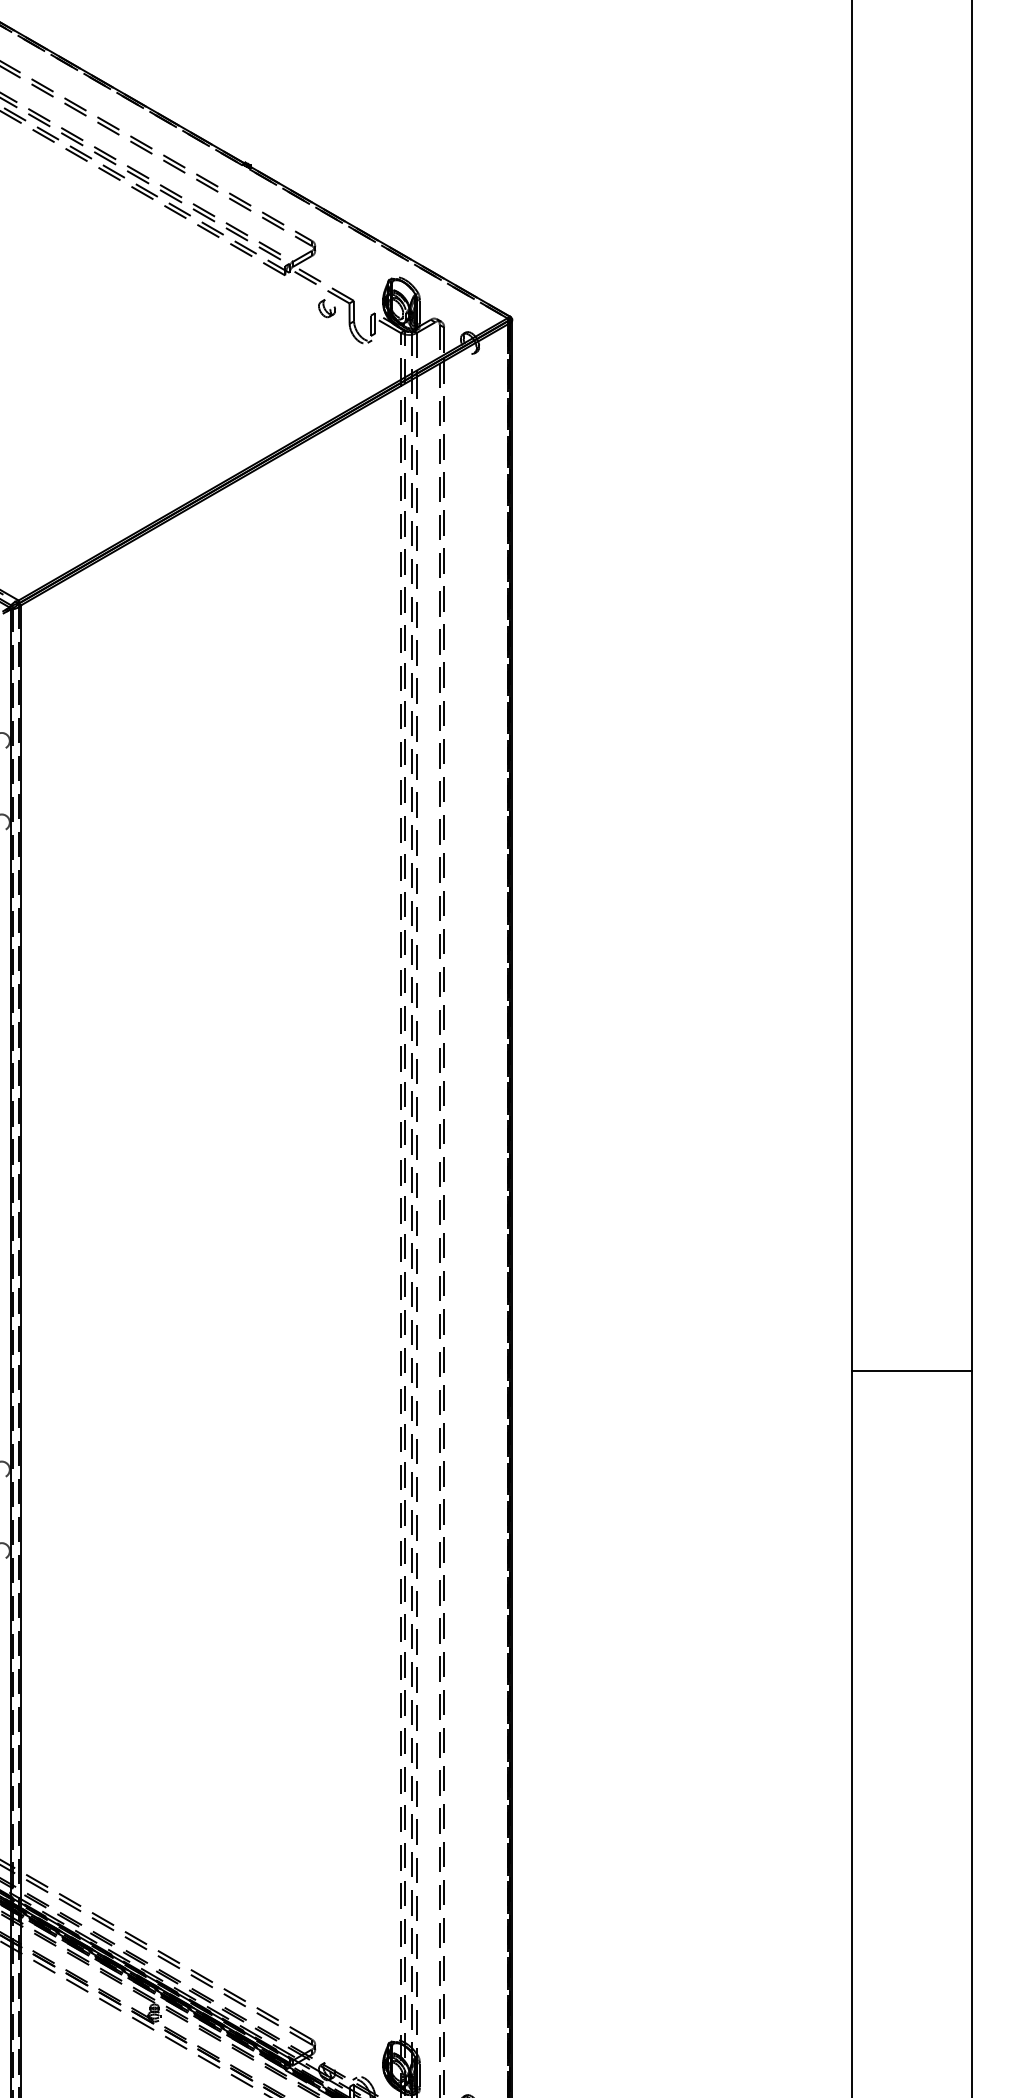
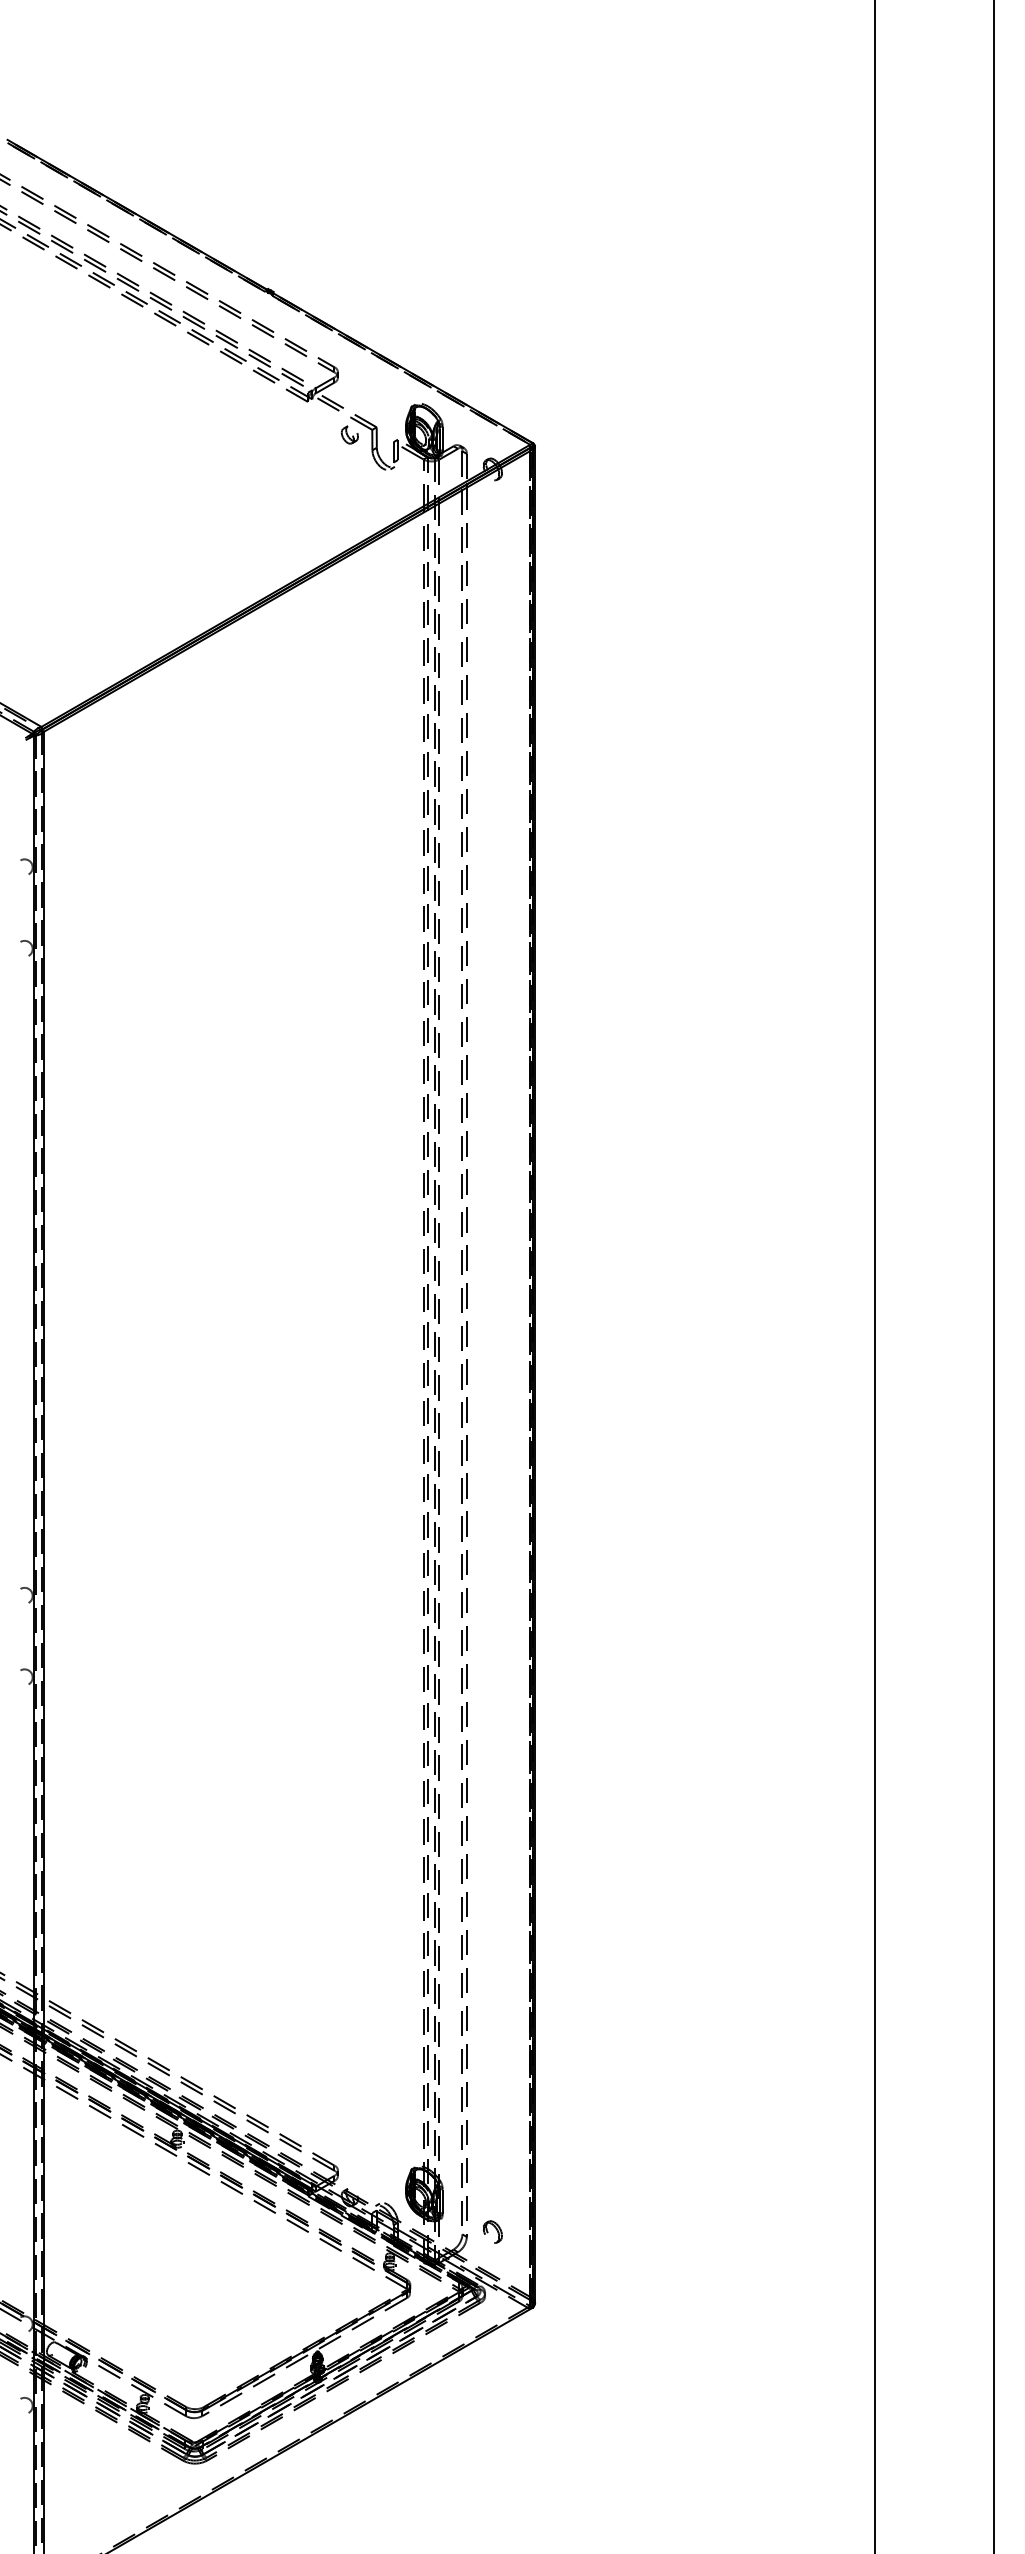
line: (911, 1371) -> (934, 1497), removed

